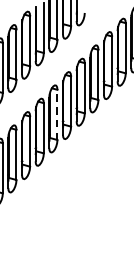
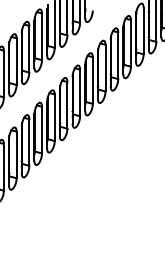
line: (57, 113) -> (67, 104), dashed -> solid

